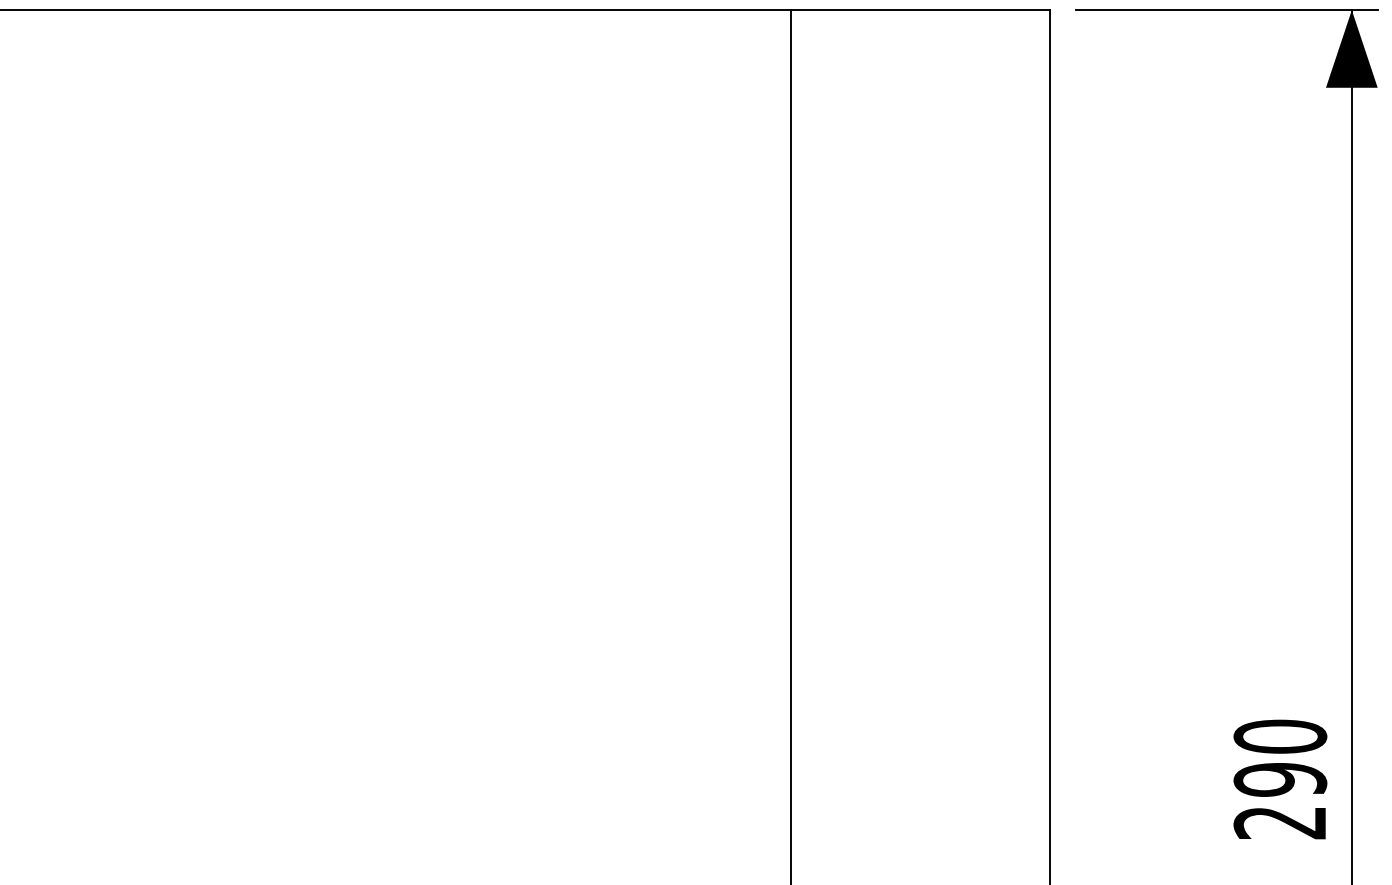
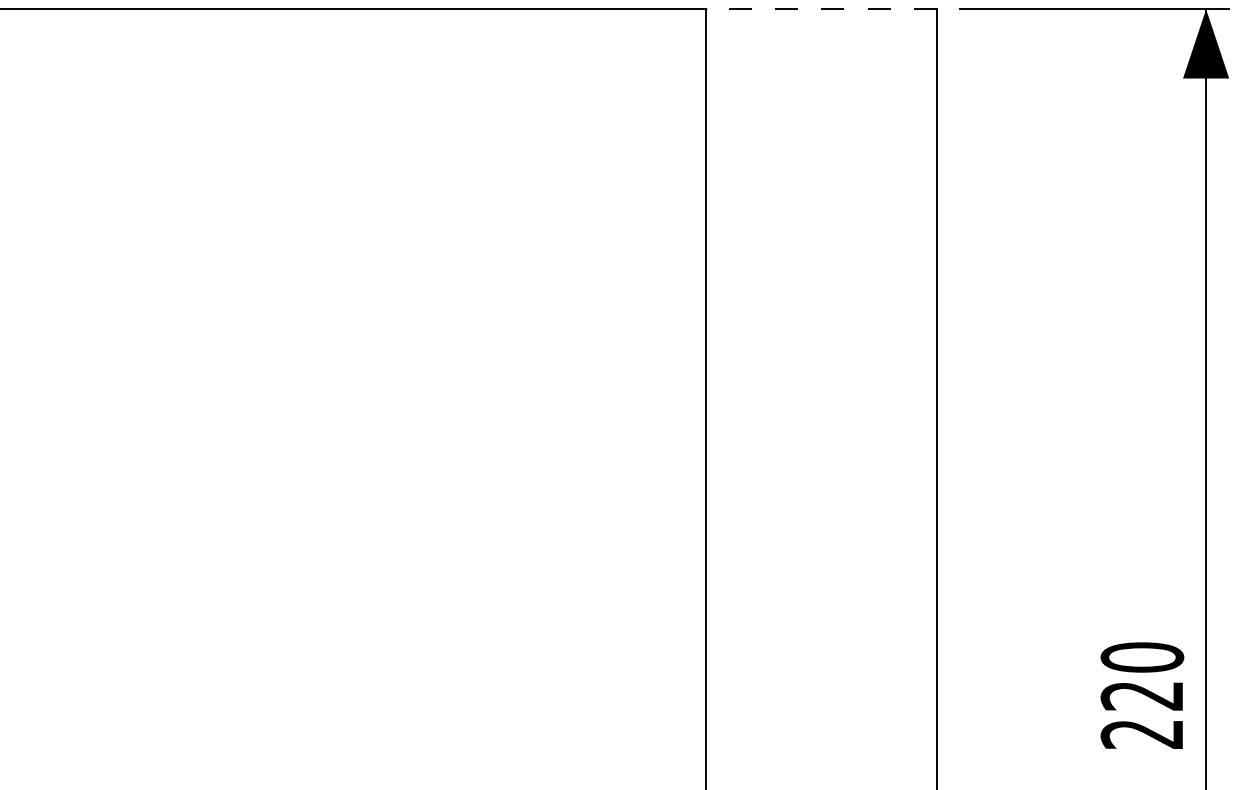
line: (920, 10) -> (821, 9), solid -> dashed
text: (1280, 779) -> (1142, 695), 290 -> 220

